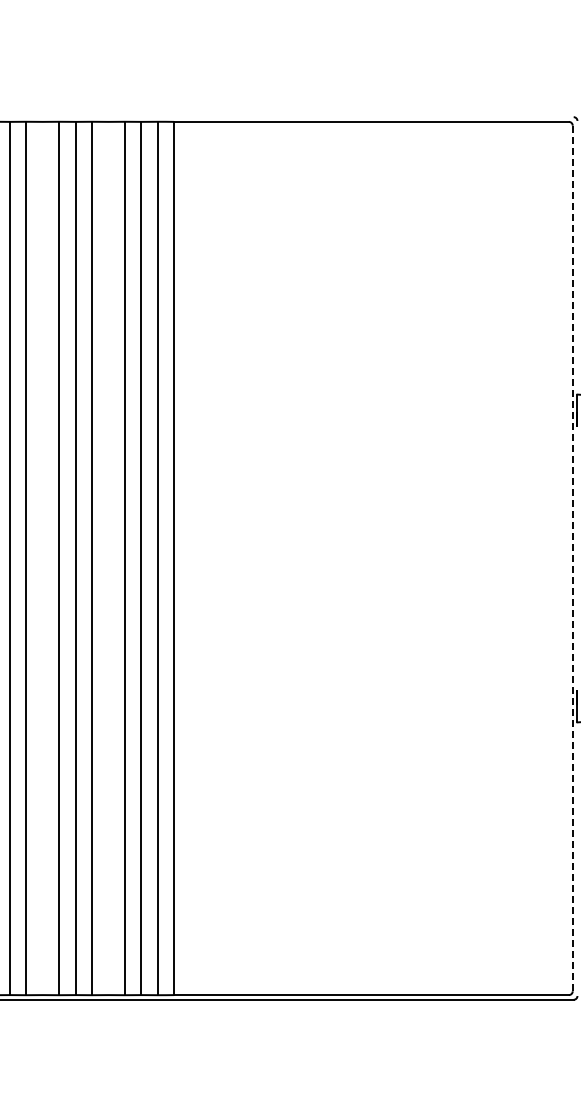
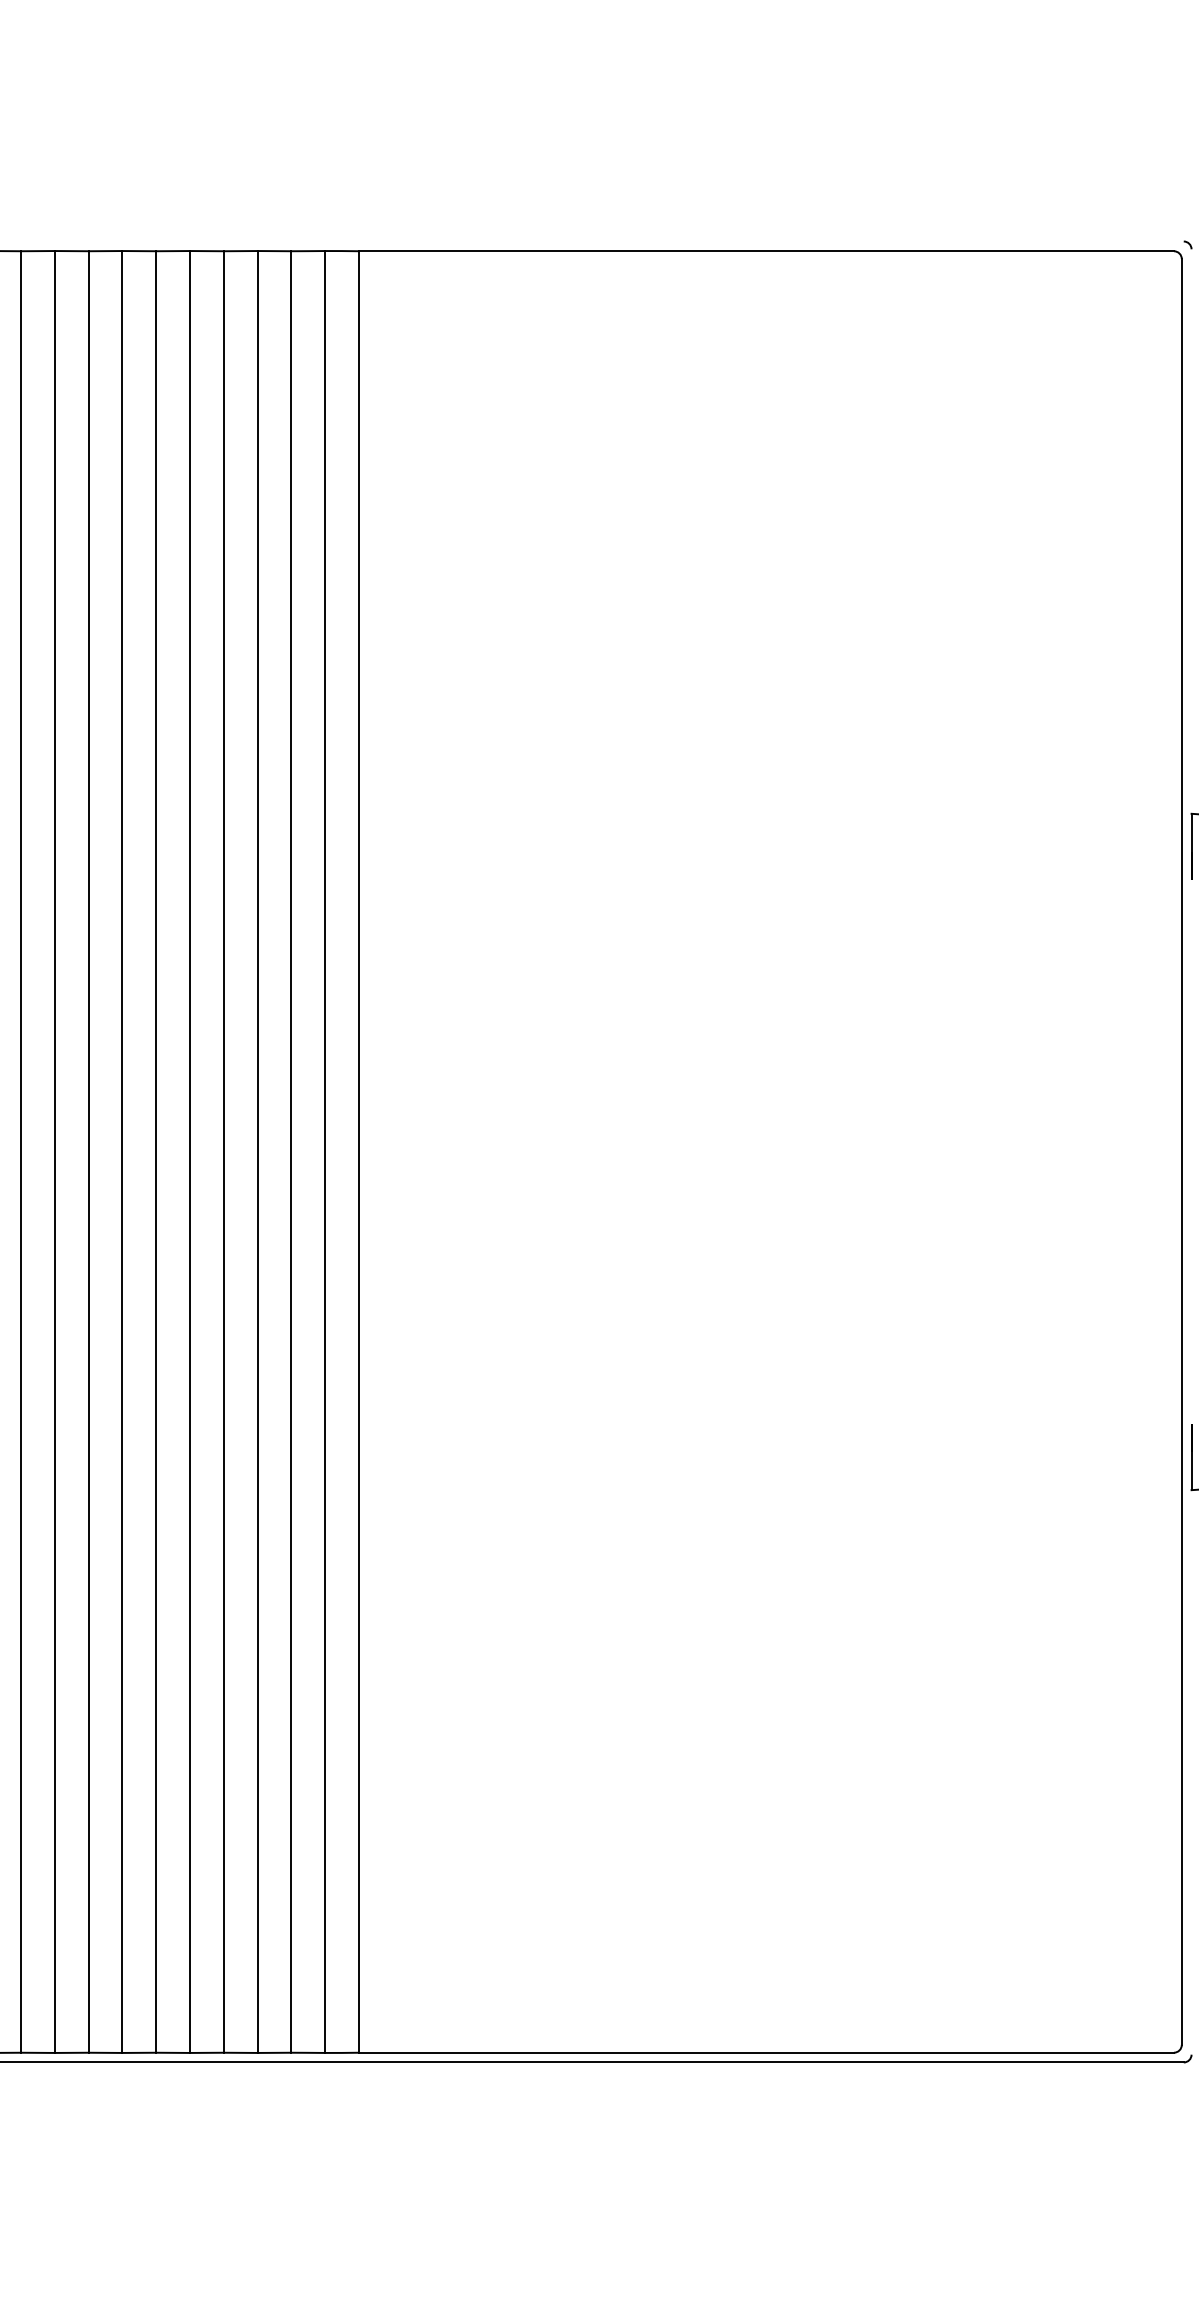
line: (42, 558) -> (87, 1152), added
line: (108, 558) -> (224, 1152), added
line: (572, 558) -> (1181, 1152), dashed -> solid

